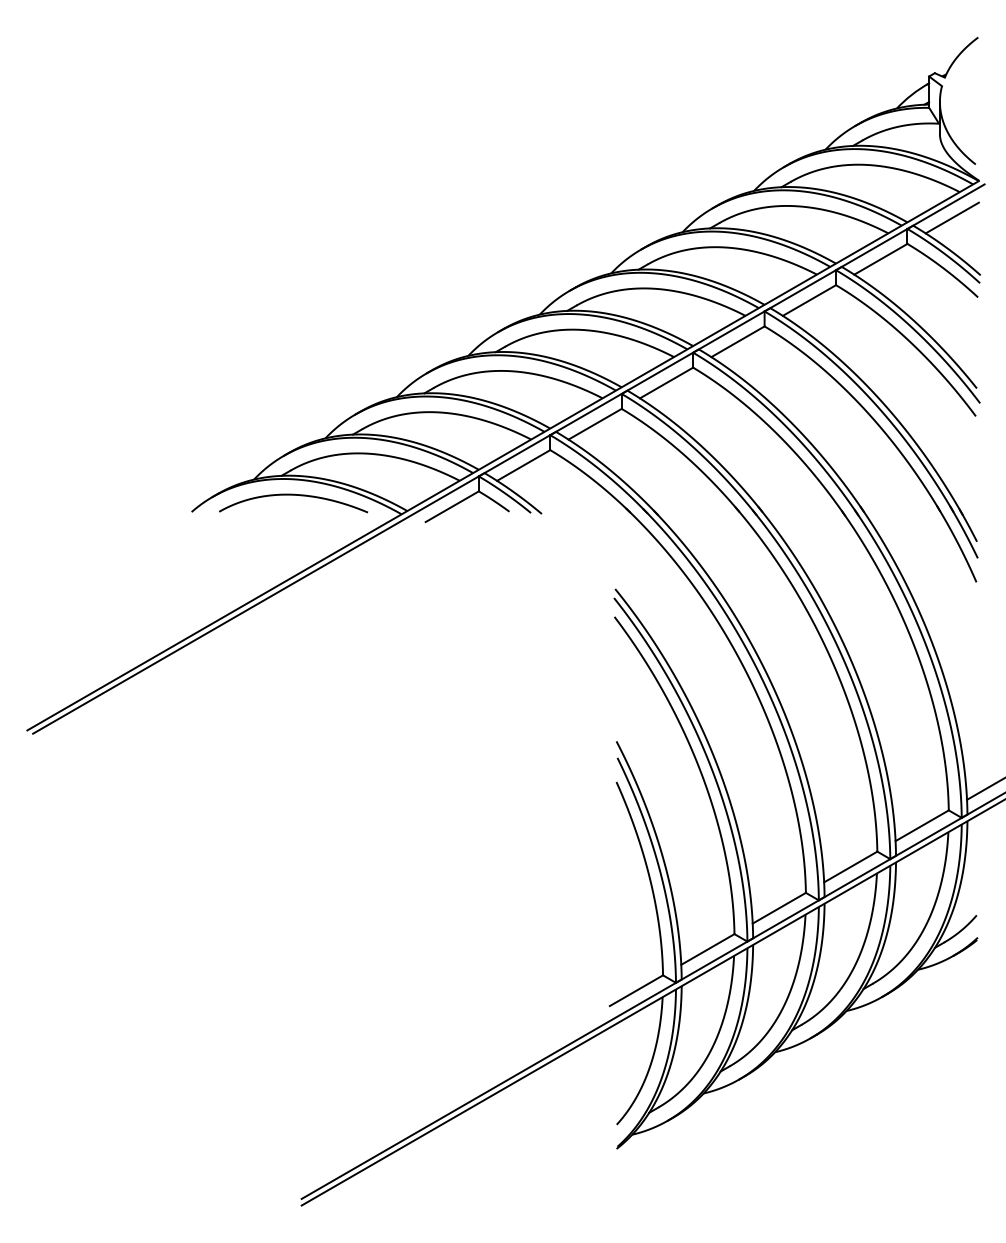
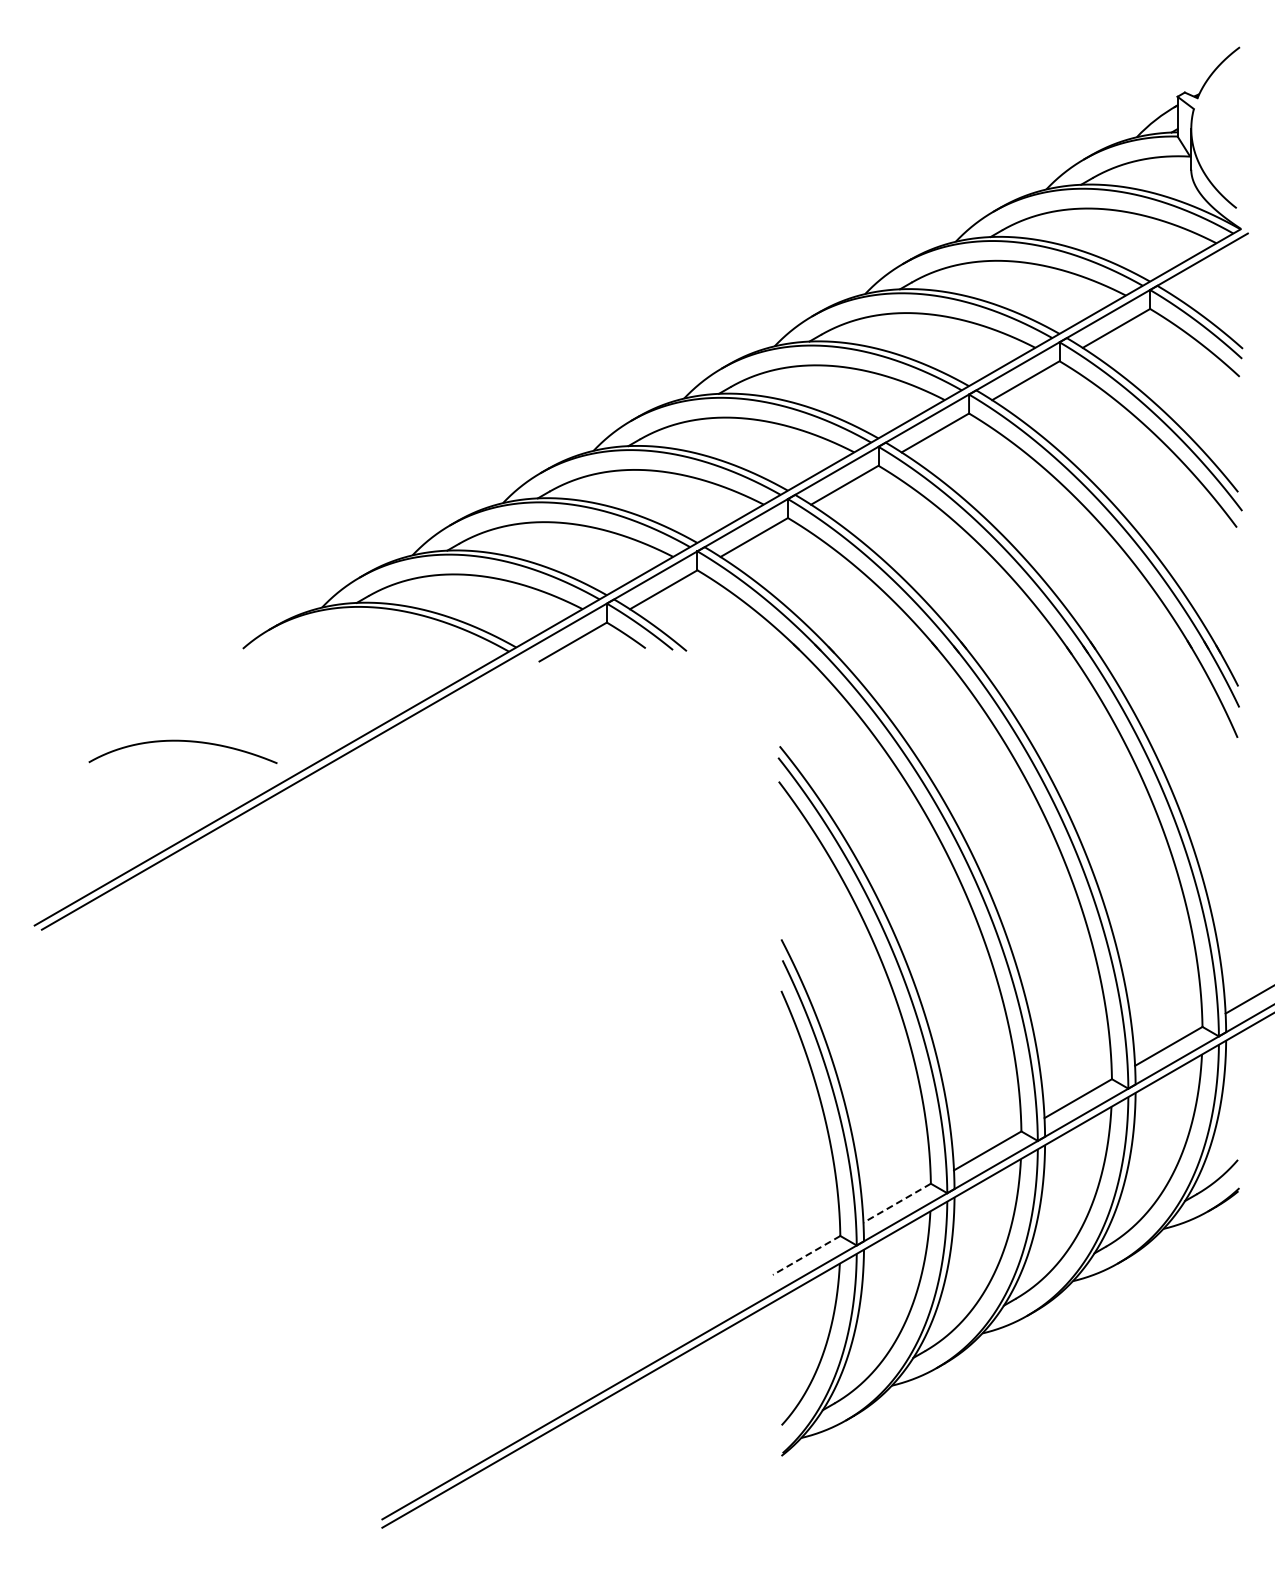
line: (951, 217) -> (1206, 275), removed
curve: (293, 495) -> (182, 741), moved
line: (708, 949) -> (897, 1203), solid -> dashed
line: (636, 990) -> (806, 1255), solid -> dashed

